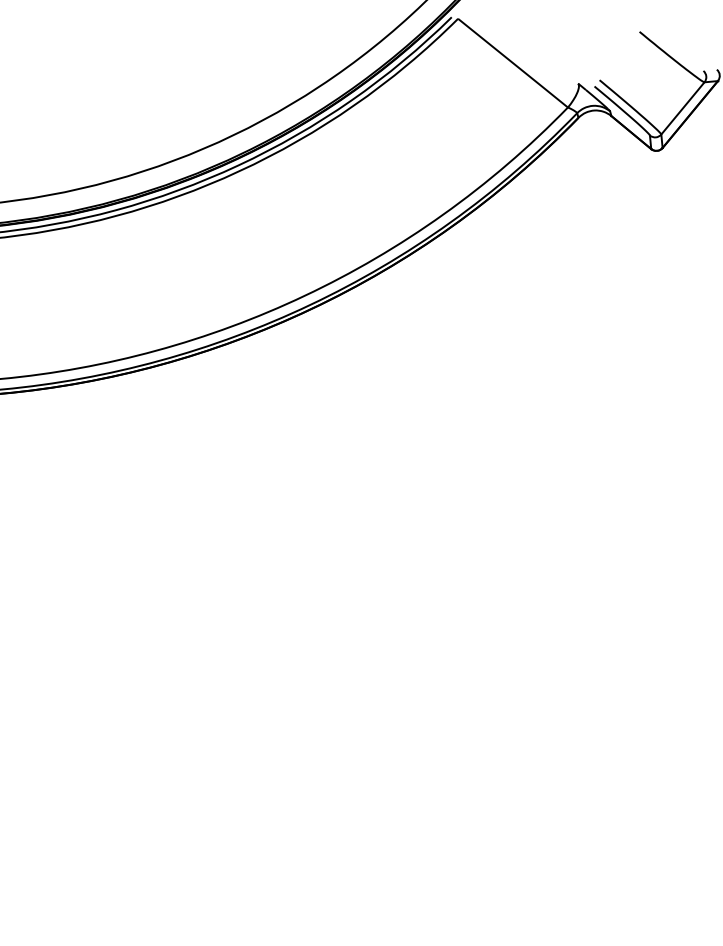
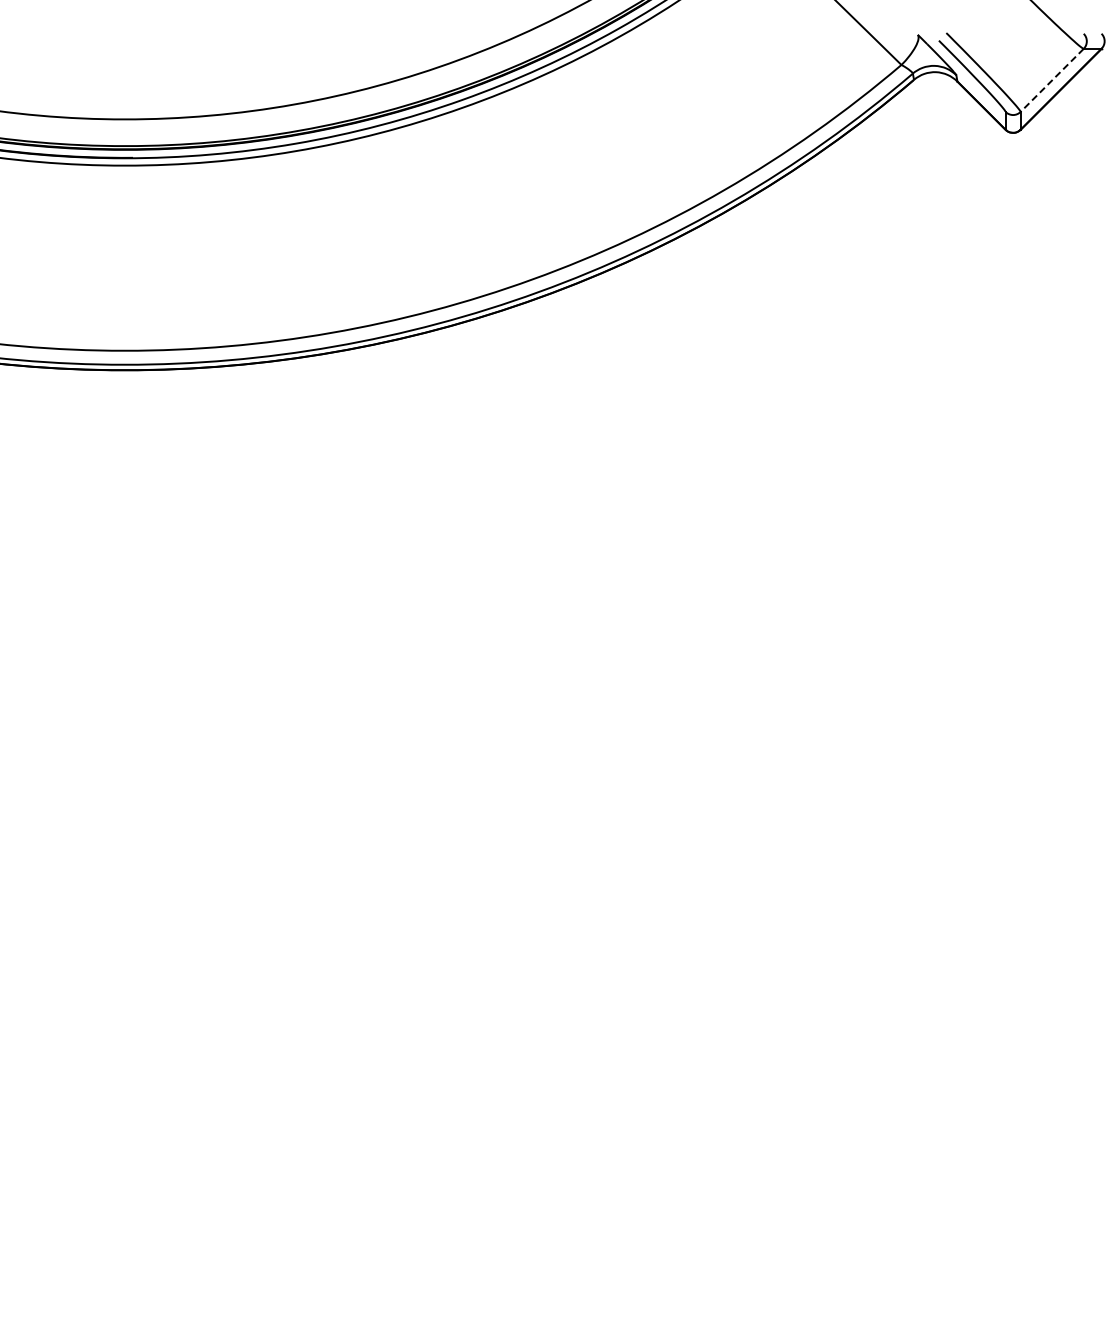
line: (683, 108) -> (1052, 80), solid -> dashed

